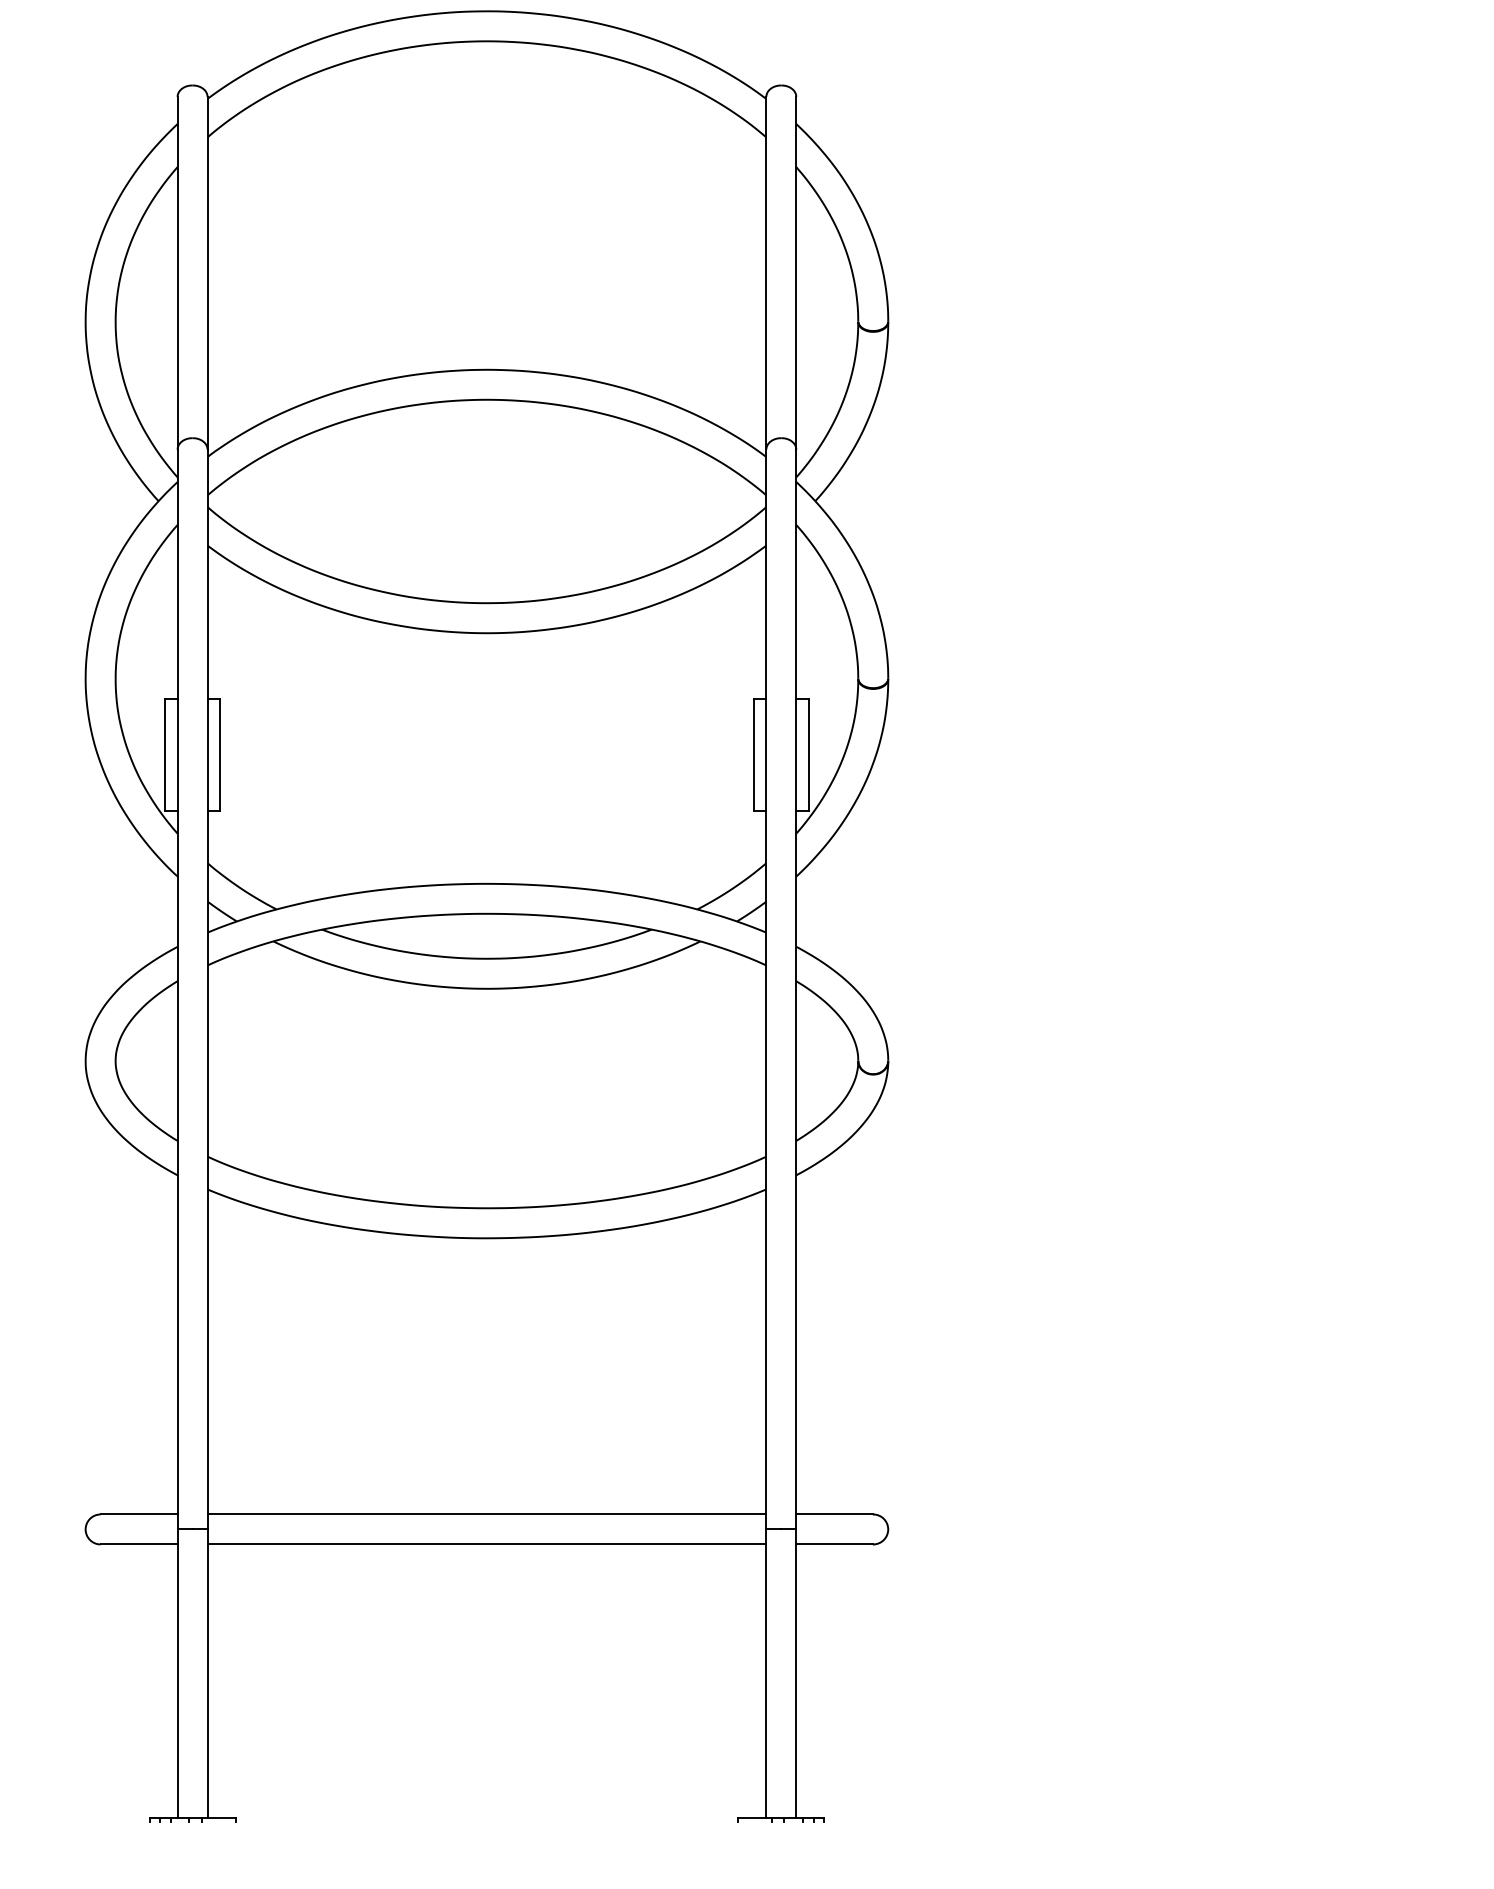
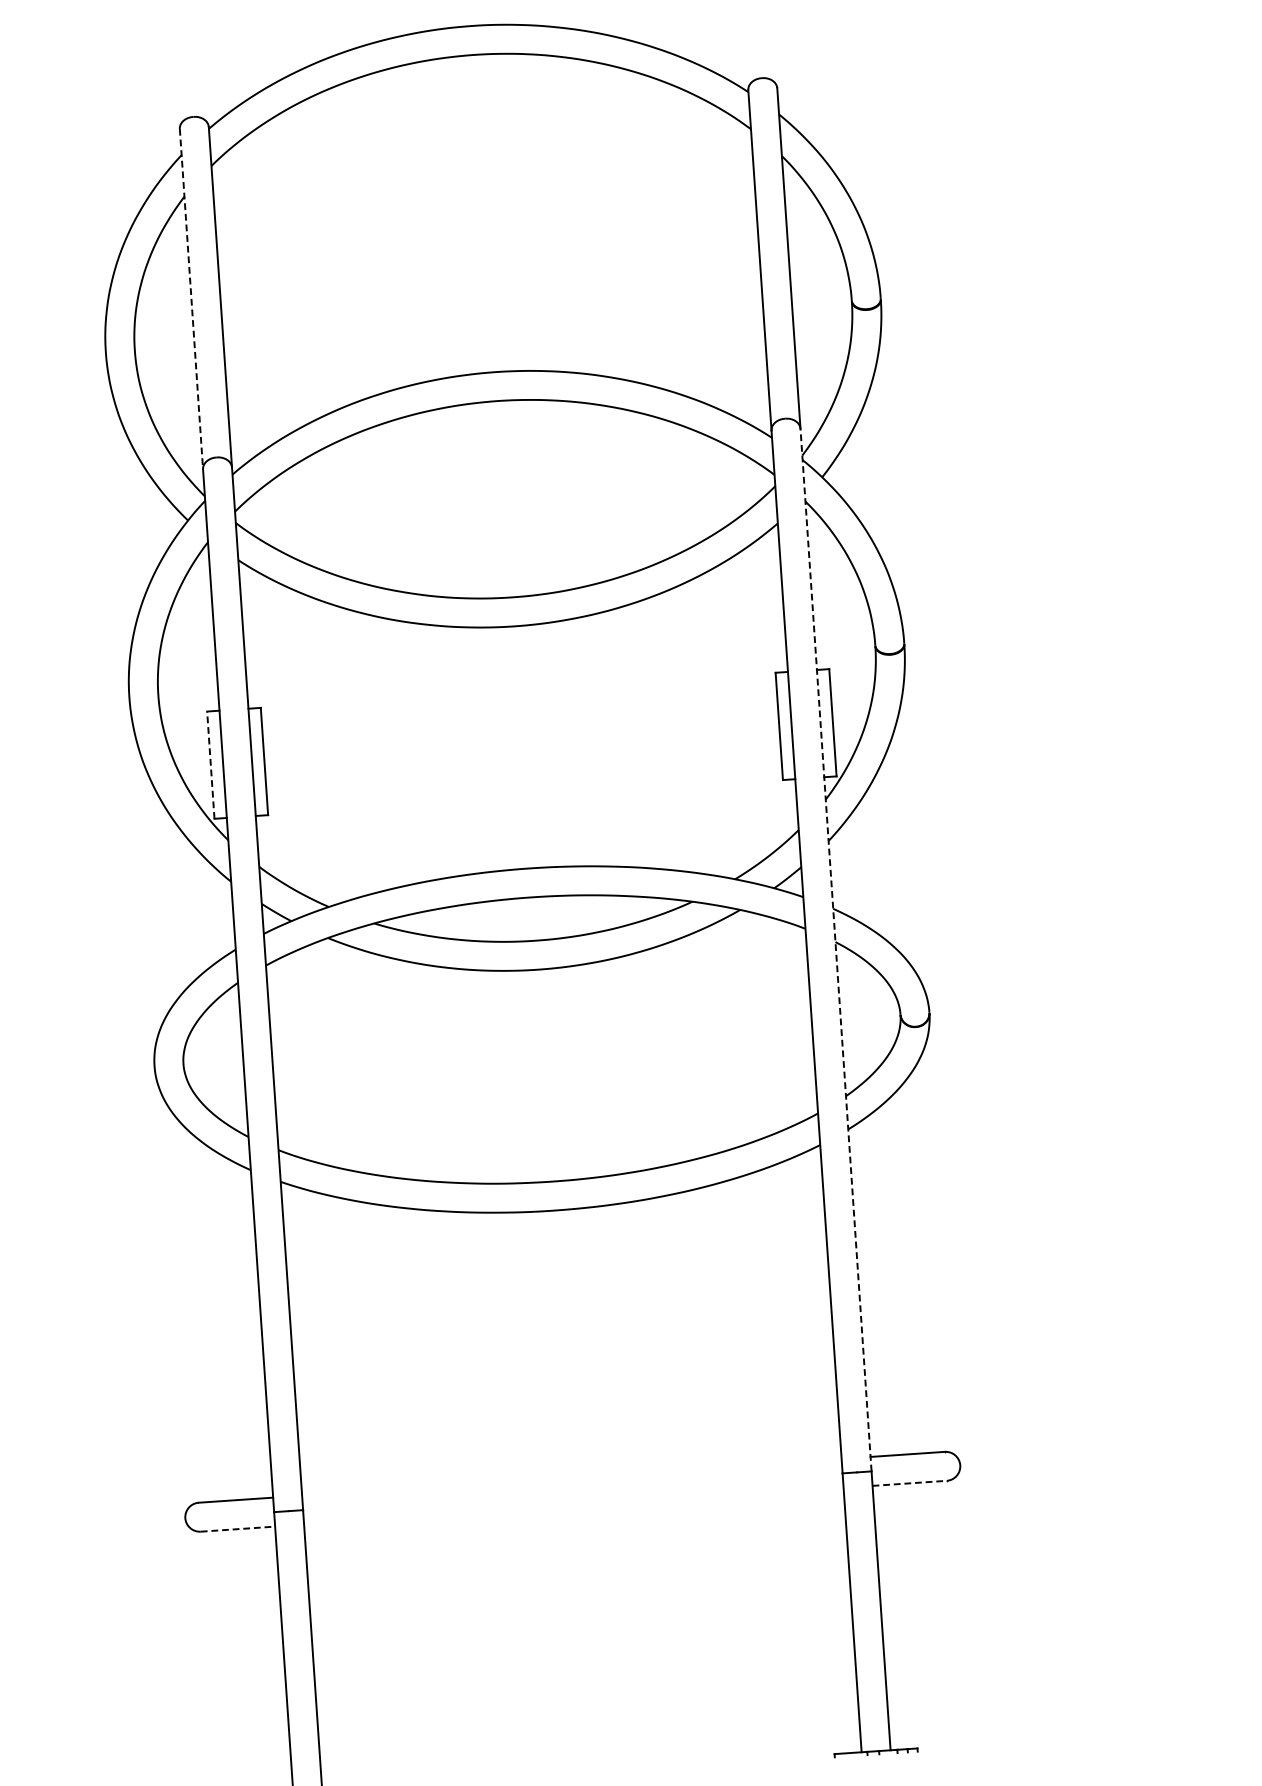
line: (177, 273) -> (191, 299), solid -> dashed
line: (164, 754) -> (210, 764), solid -> dashed
line: (796, 989) -> (836, 950), solid -> dashed
line: (486, 1514) -> (571, 1477), removed
line: (139, 1544) -> (238, 1529), solid -> dashed
line: (486, 1544) -> (573, 1506), removed
line: (835, 1544) -> (910, 1483), solid -> dashed

